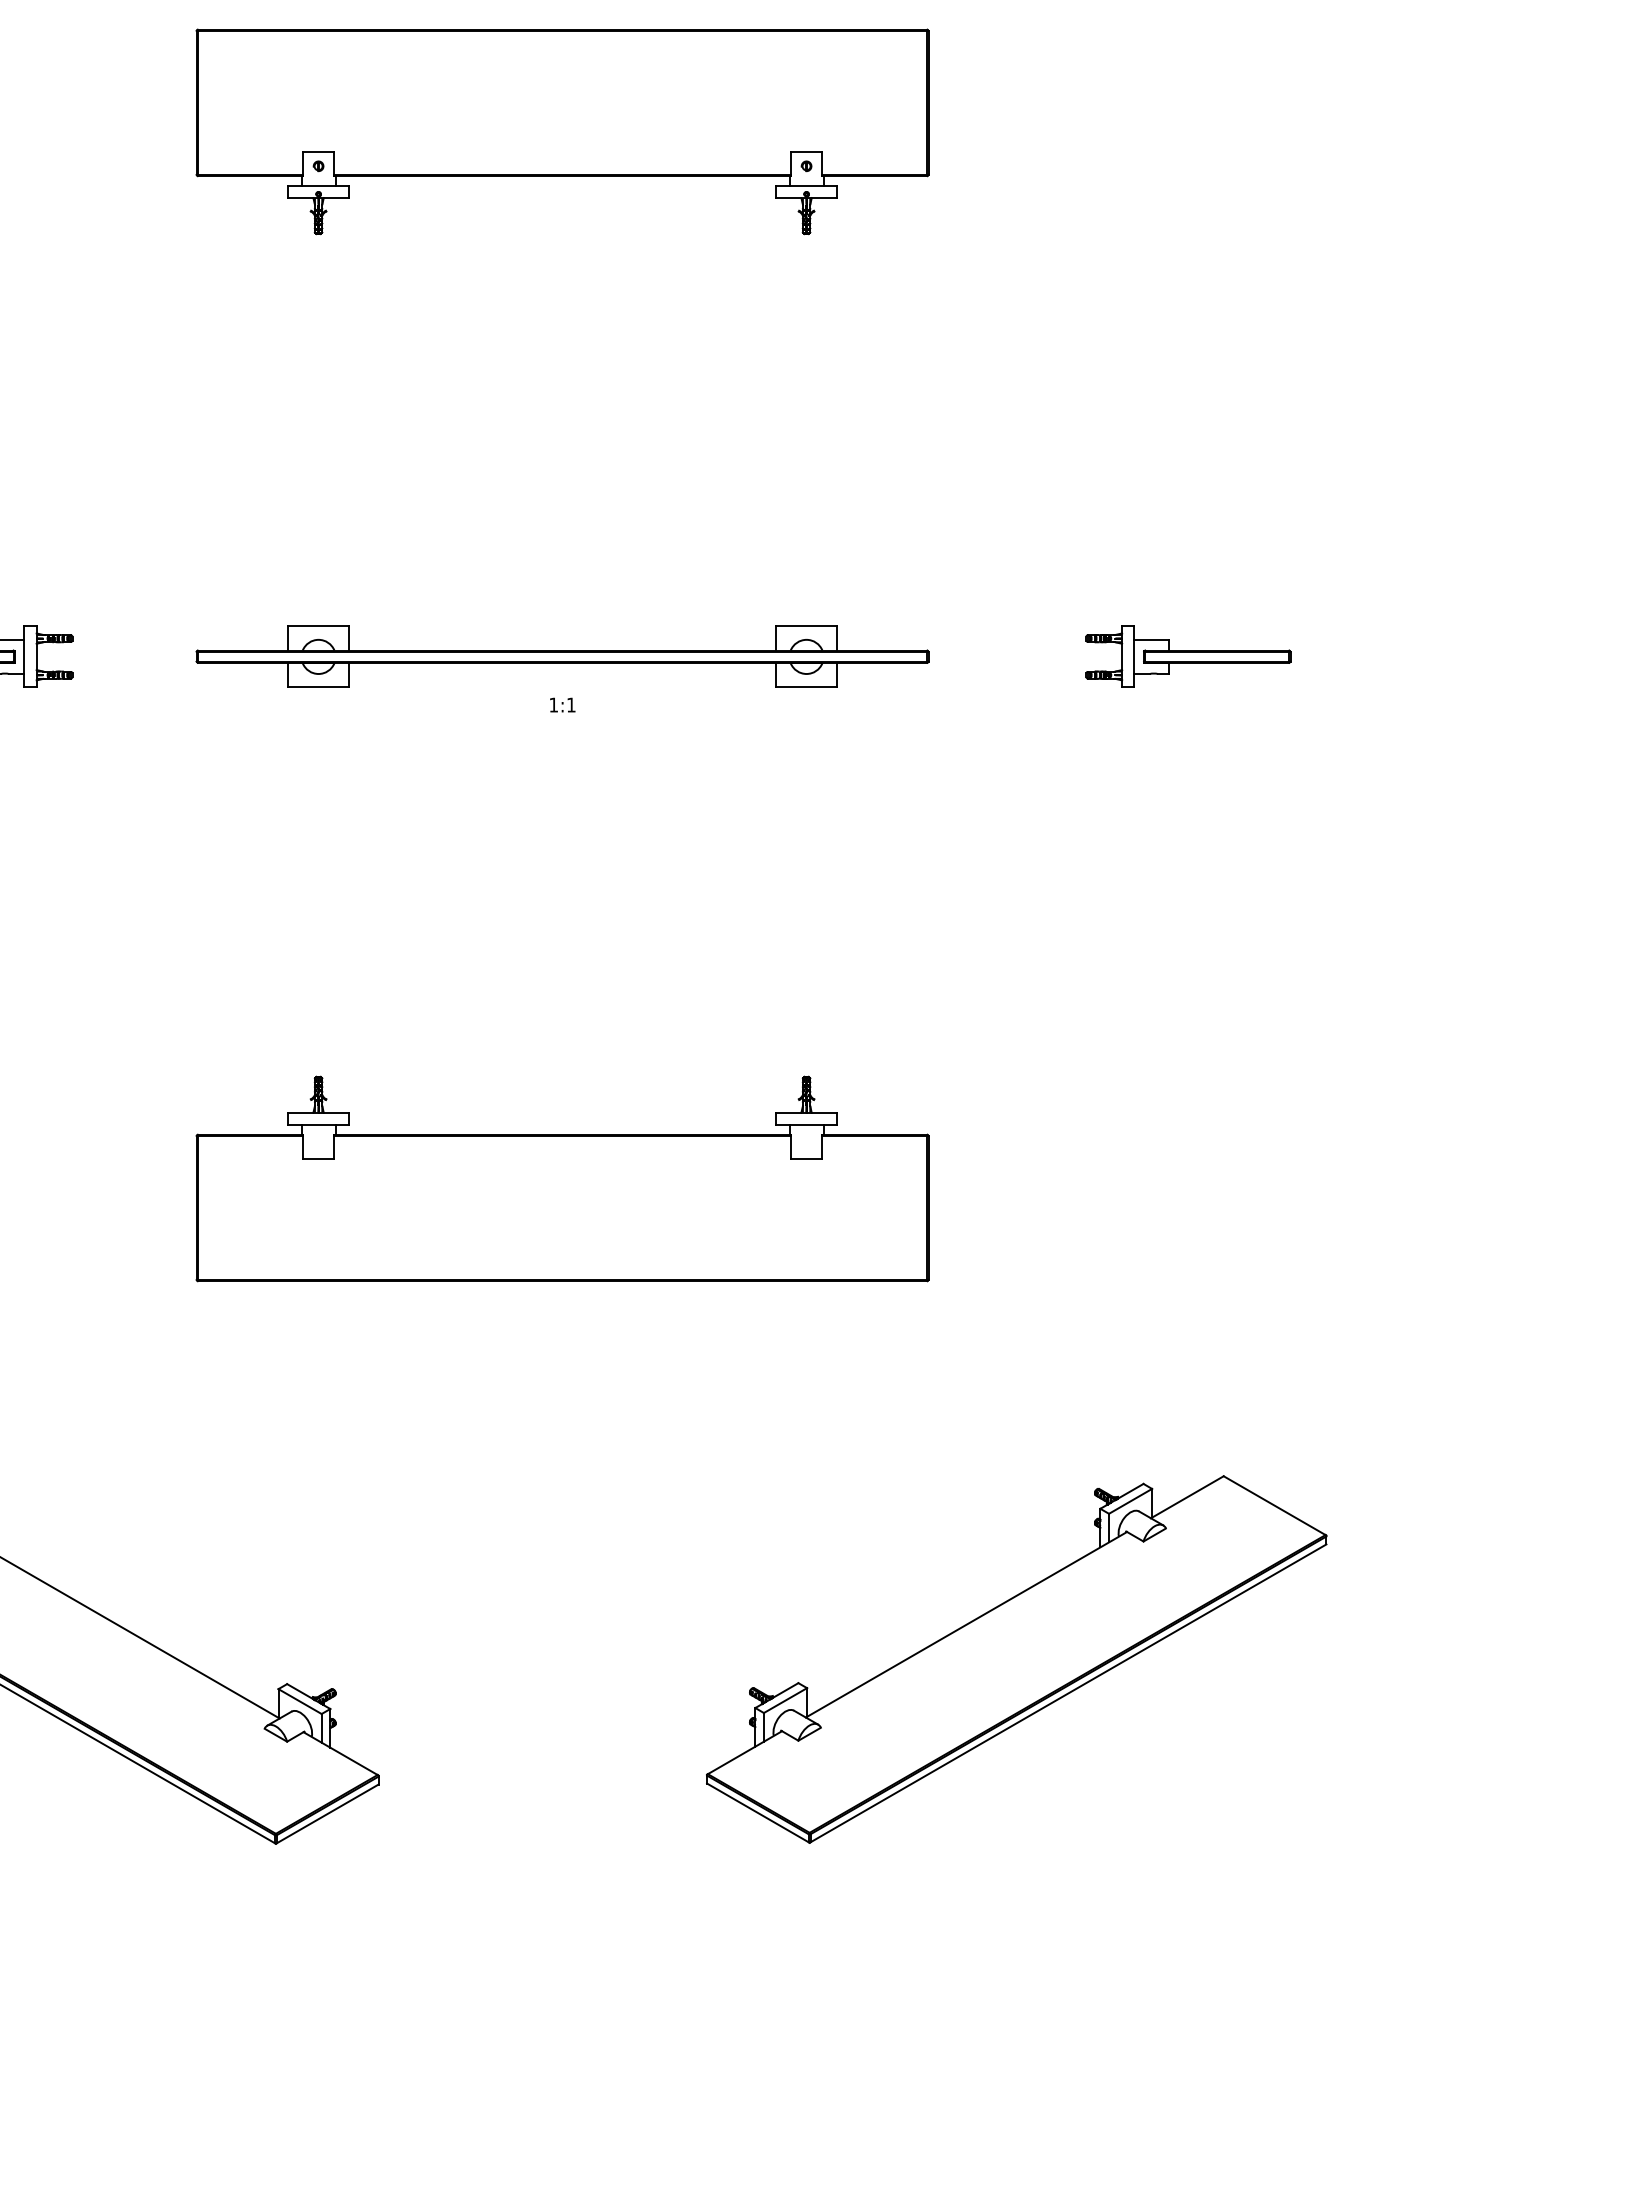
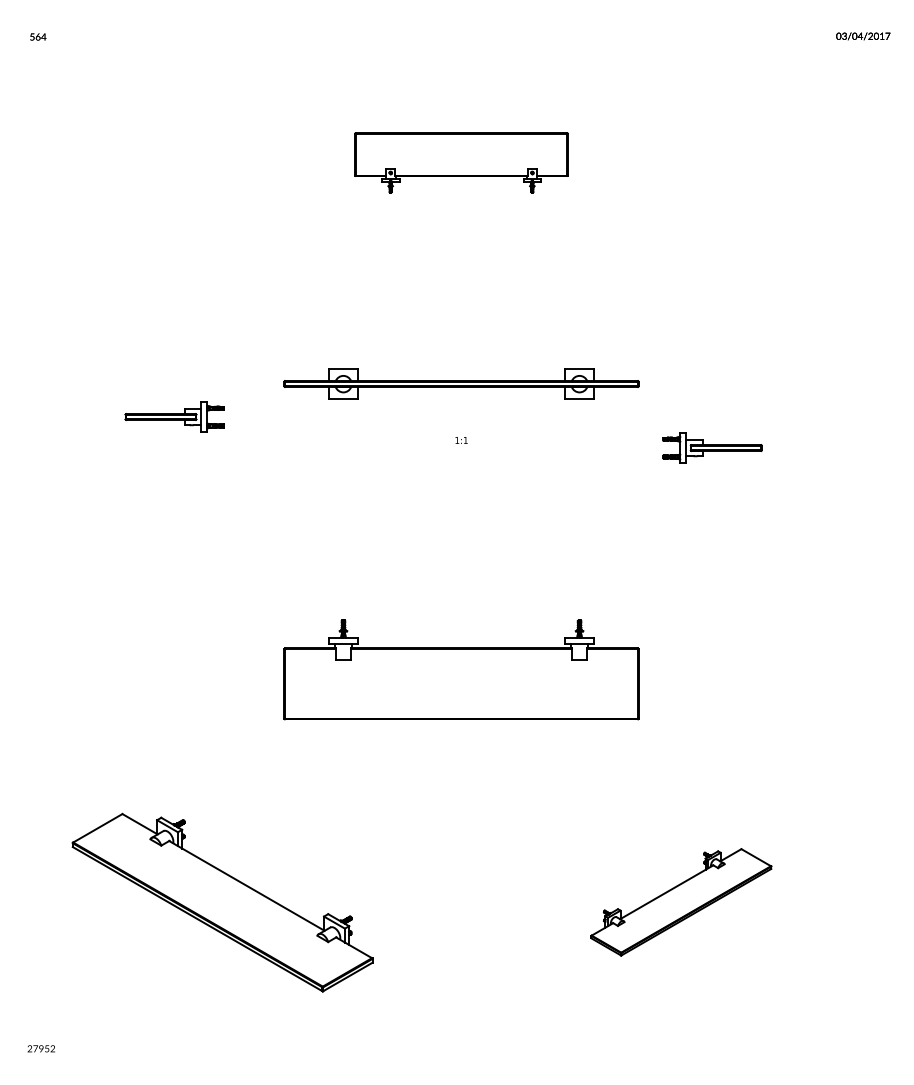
part: (562, 130) -> (461, 162), size x0.6
part: (562, 655) -> (461, 383), moved
part: (1188, 655) -> (712, 447), moved
part: (1017, 1659) -> (681, 902), size x0.6

